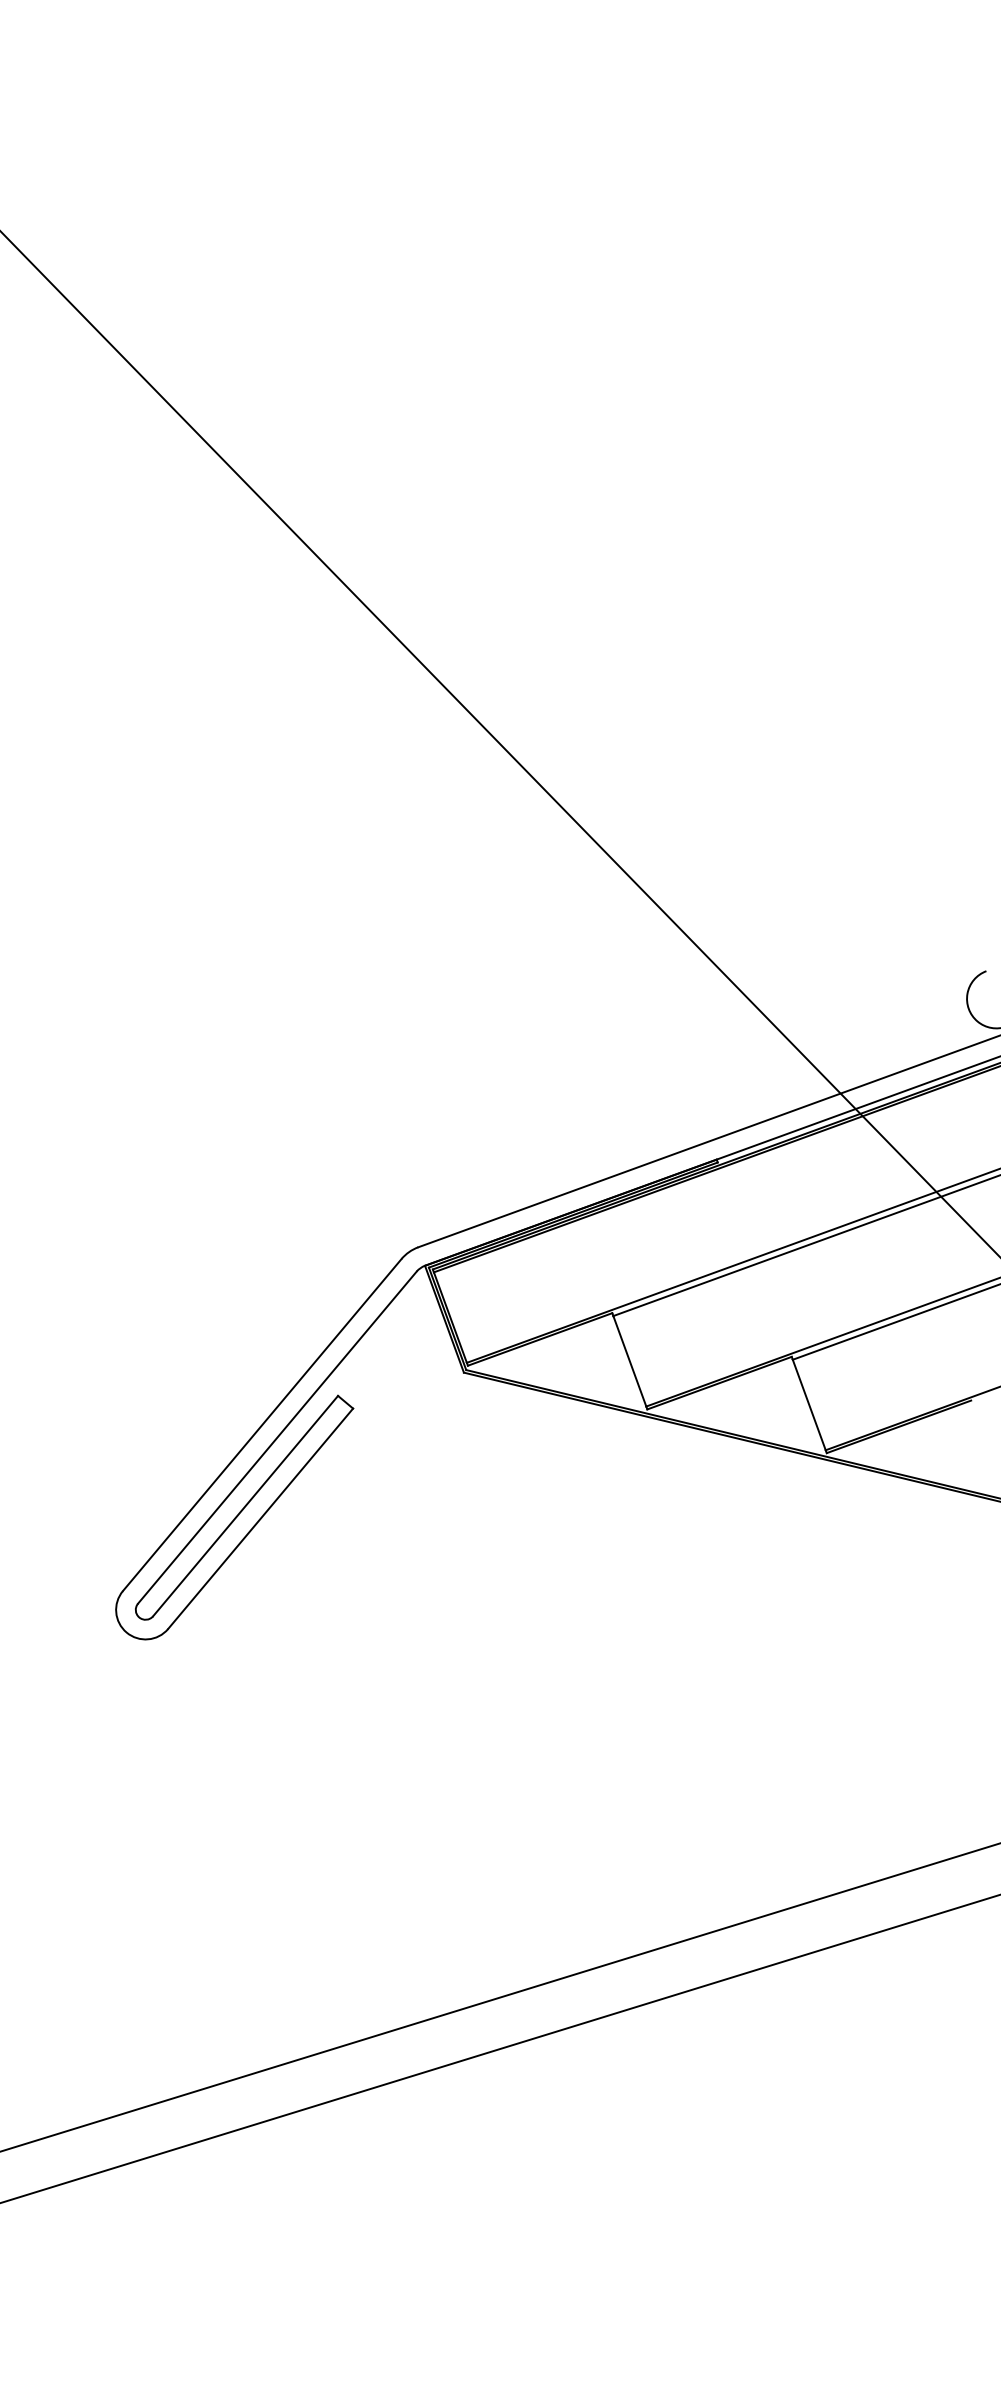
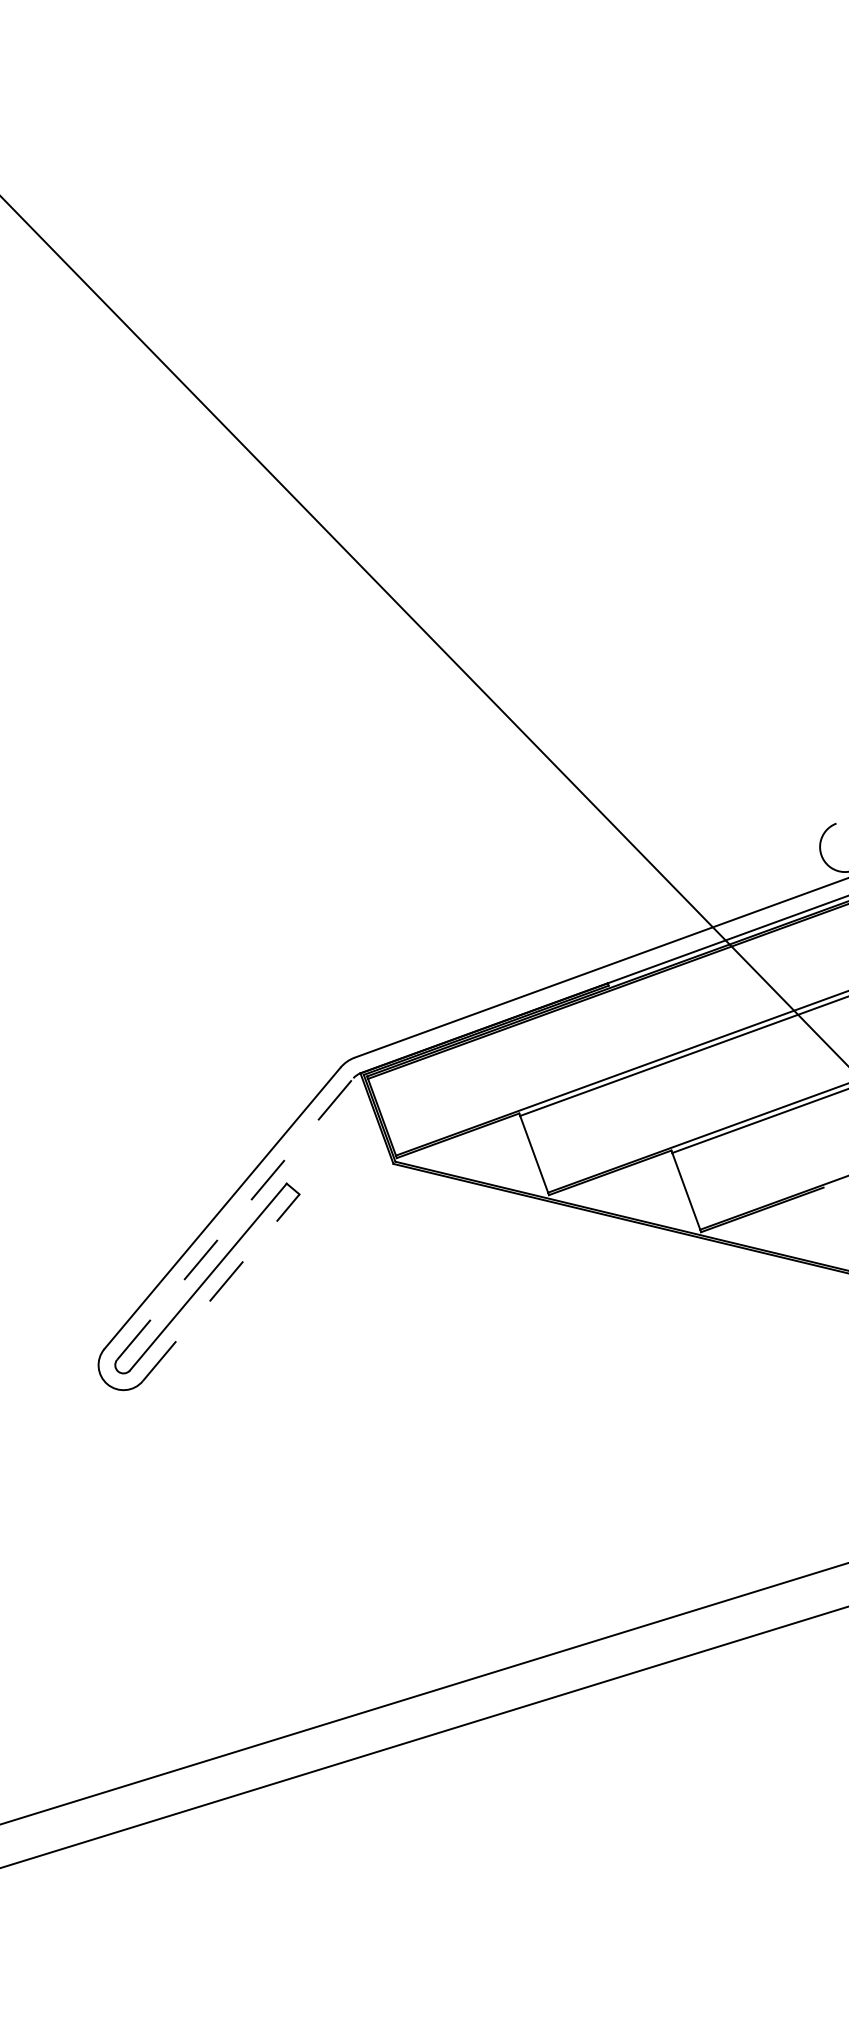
line: (277, 1437) -> (235, 1218), solid -> dashed
line: (260, 1518) -> (221, 1287), solid -> dashed

